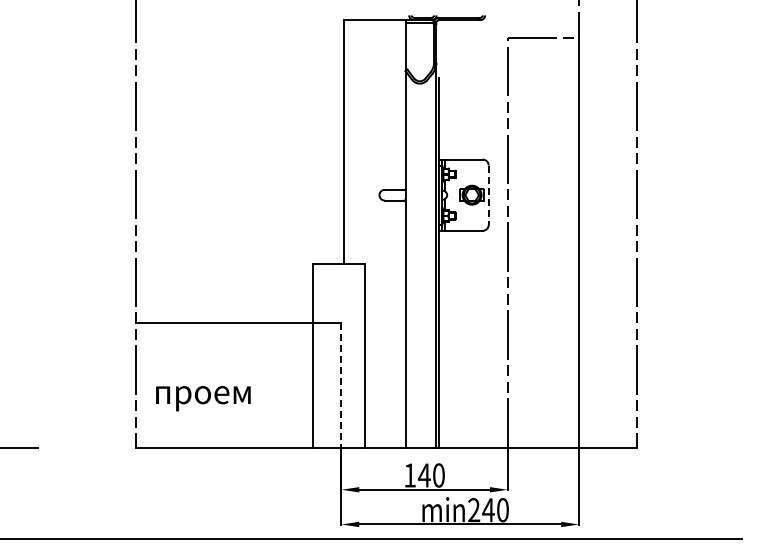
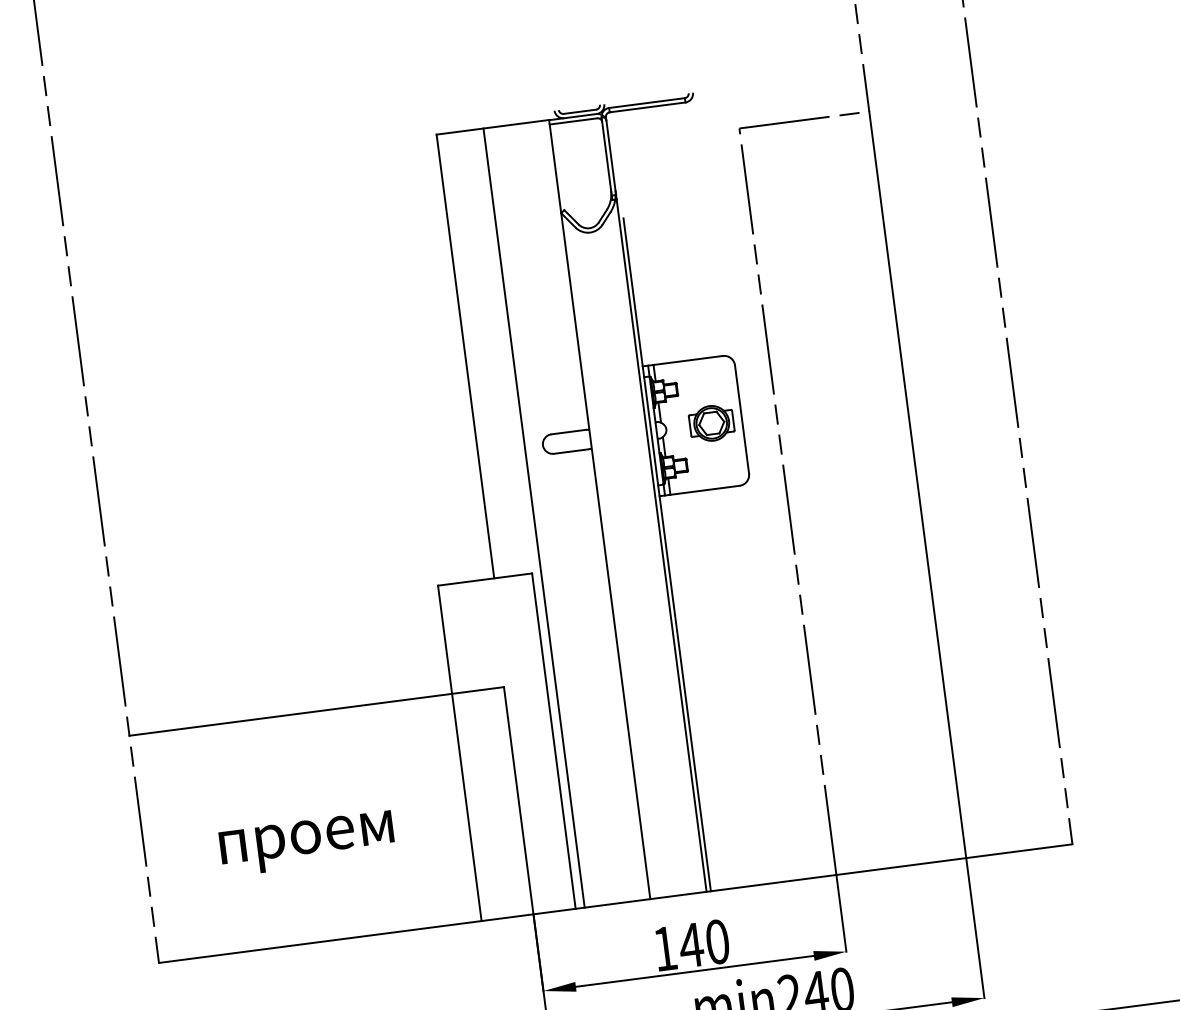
line: (488, 195) -> (741, 420), dashed -> solid
line: (369, 233) -> (533, 517), added
line: (341, 385) -> (518, 801), dashed -> solid
text: (203, 398) -> (307, 843), moved

